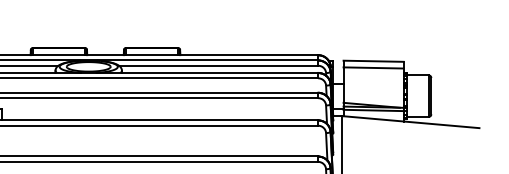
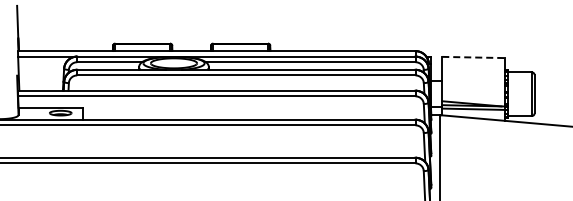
line: (373, 61) -> (473, 57), solid -> dashed
line: (373, 67) -> (473, 64), removed

